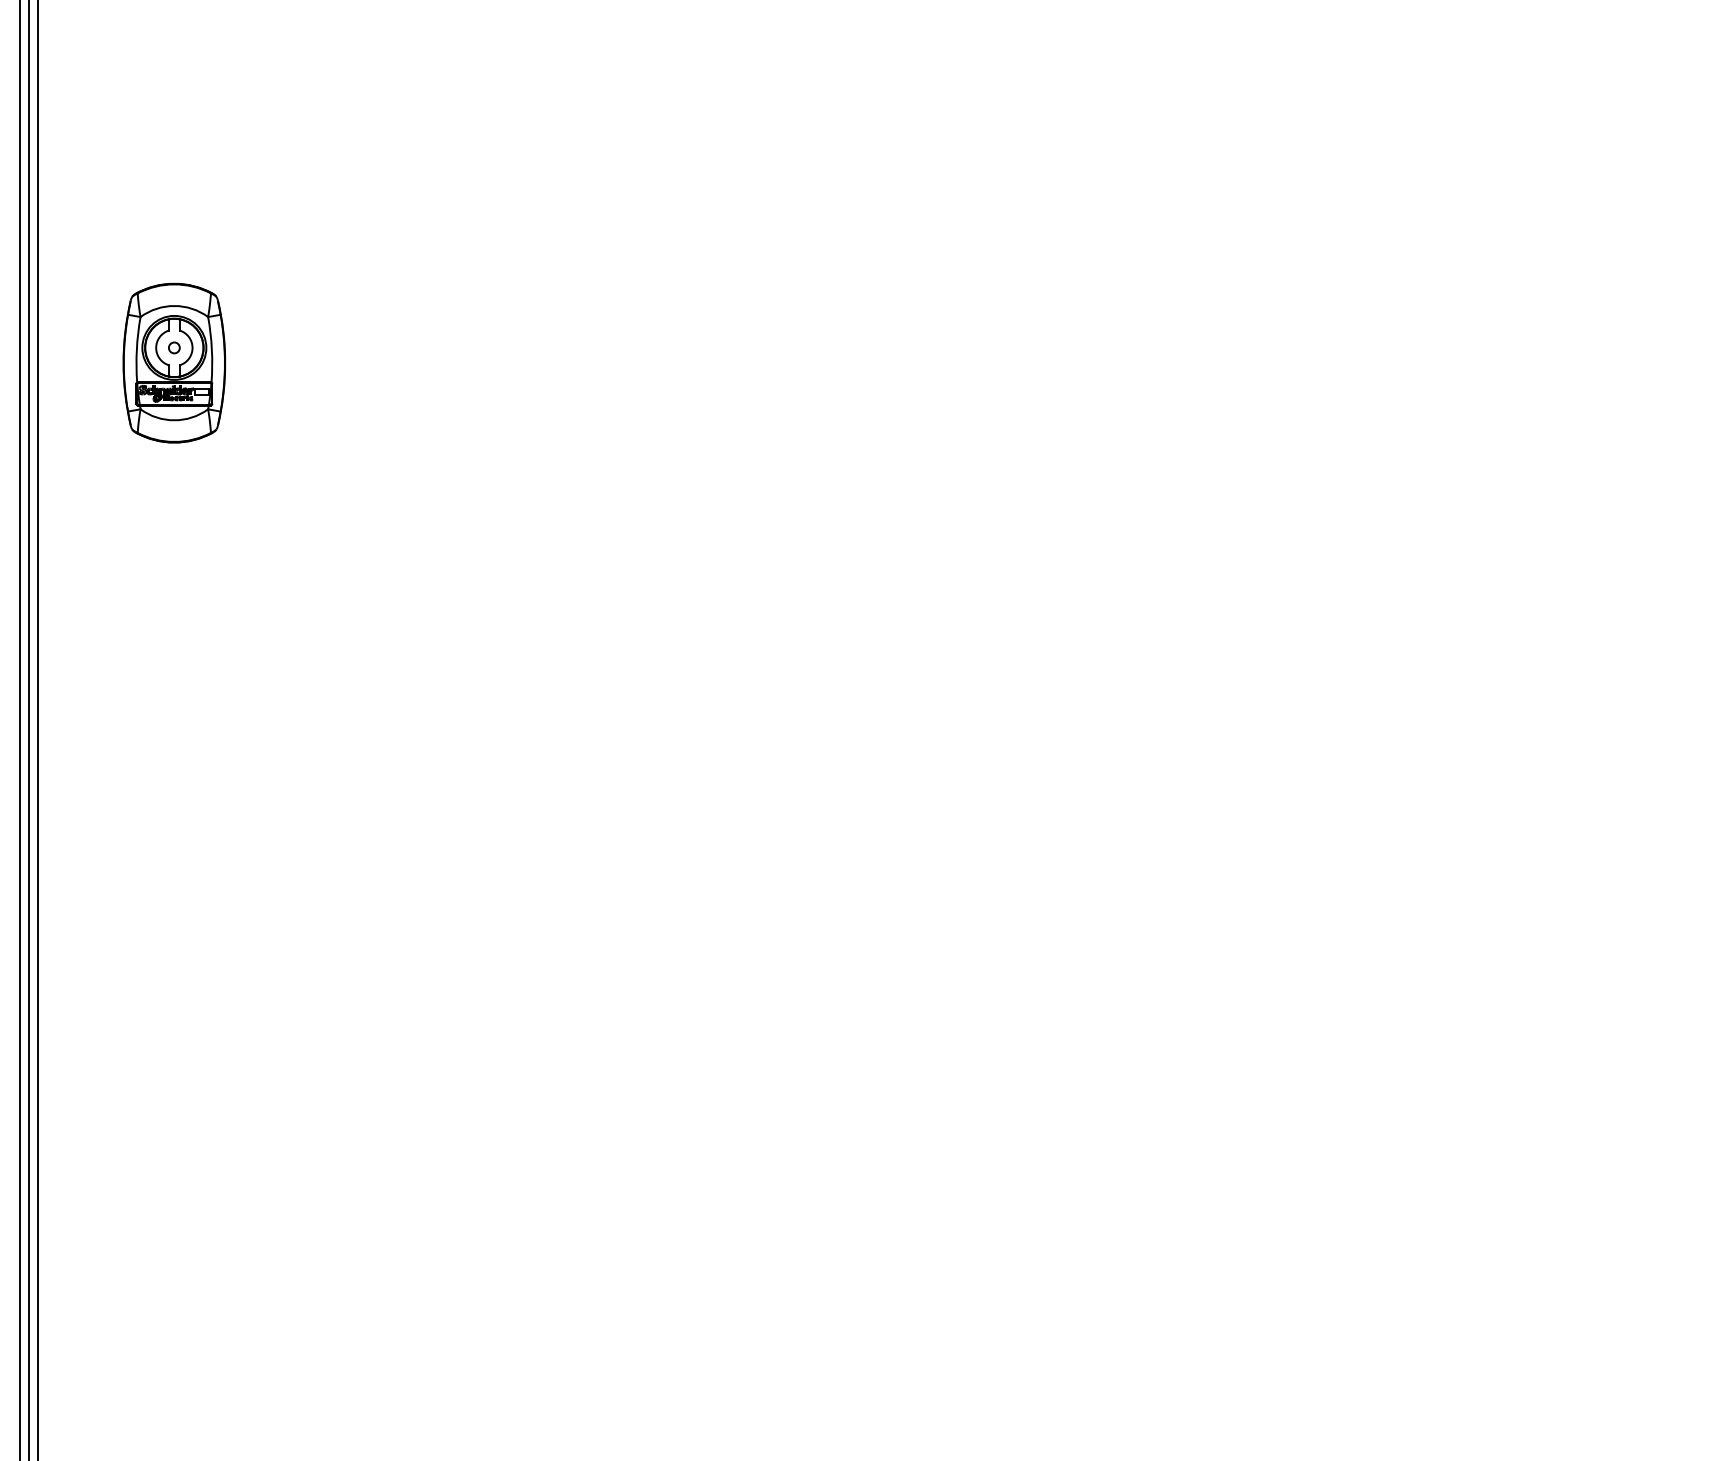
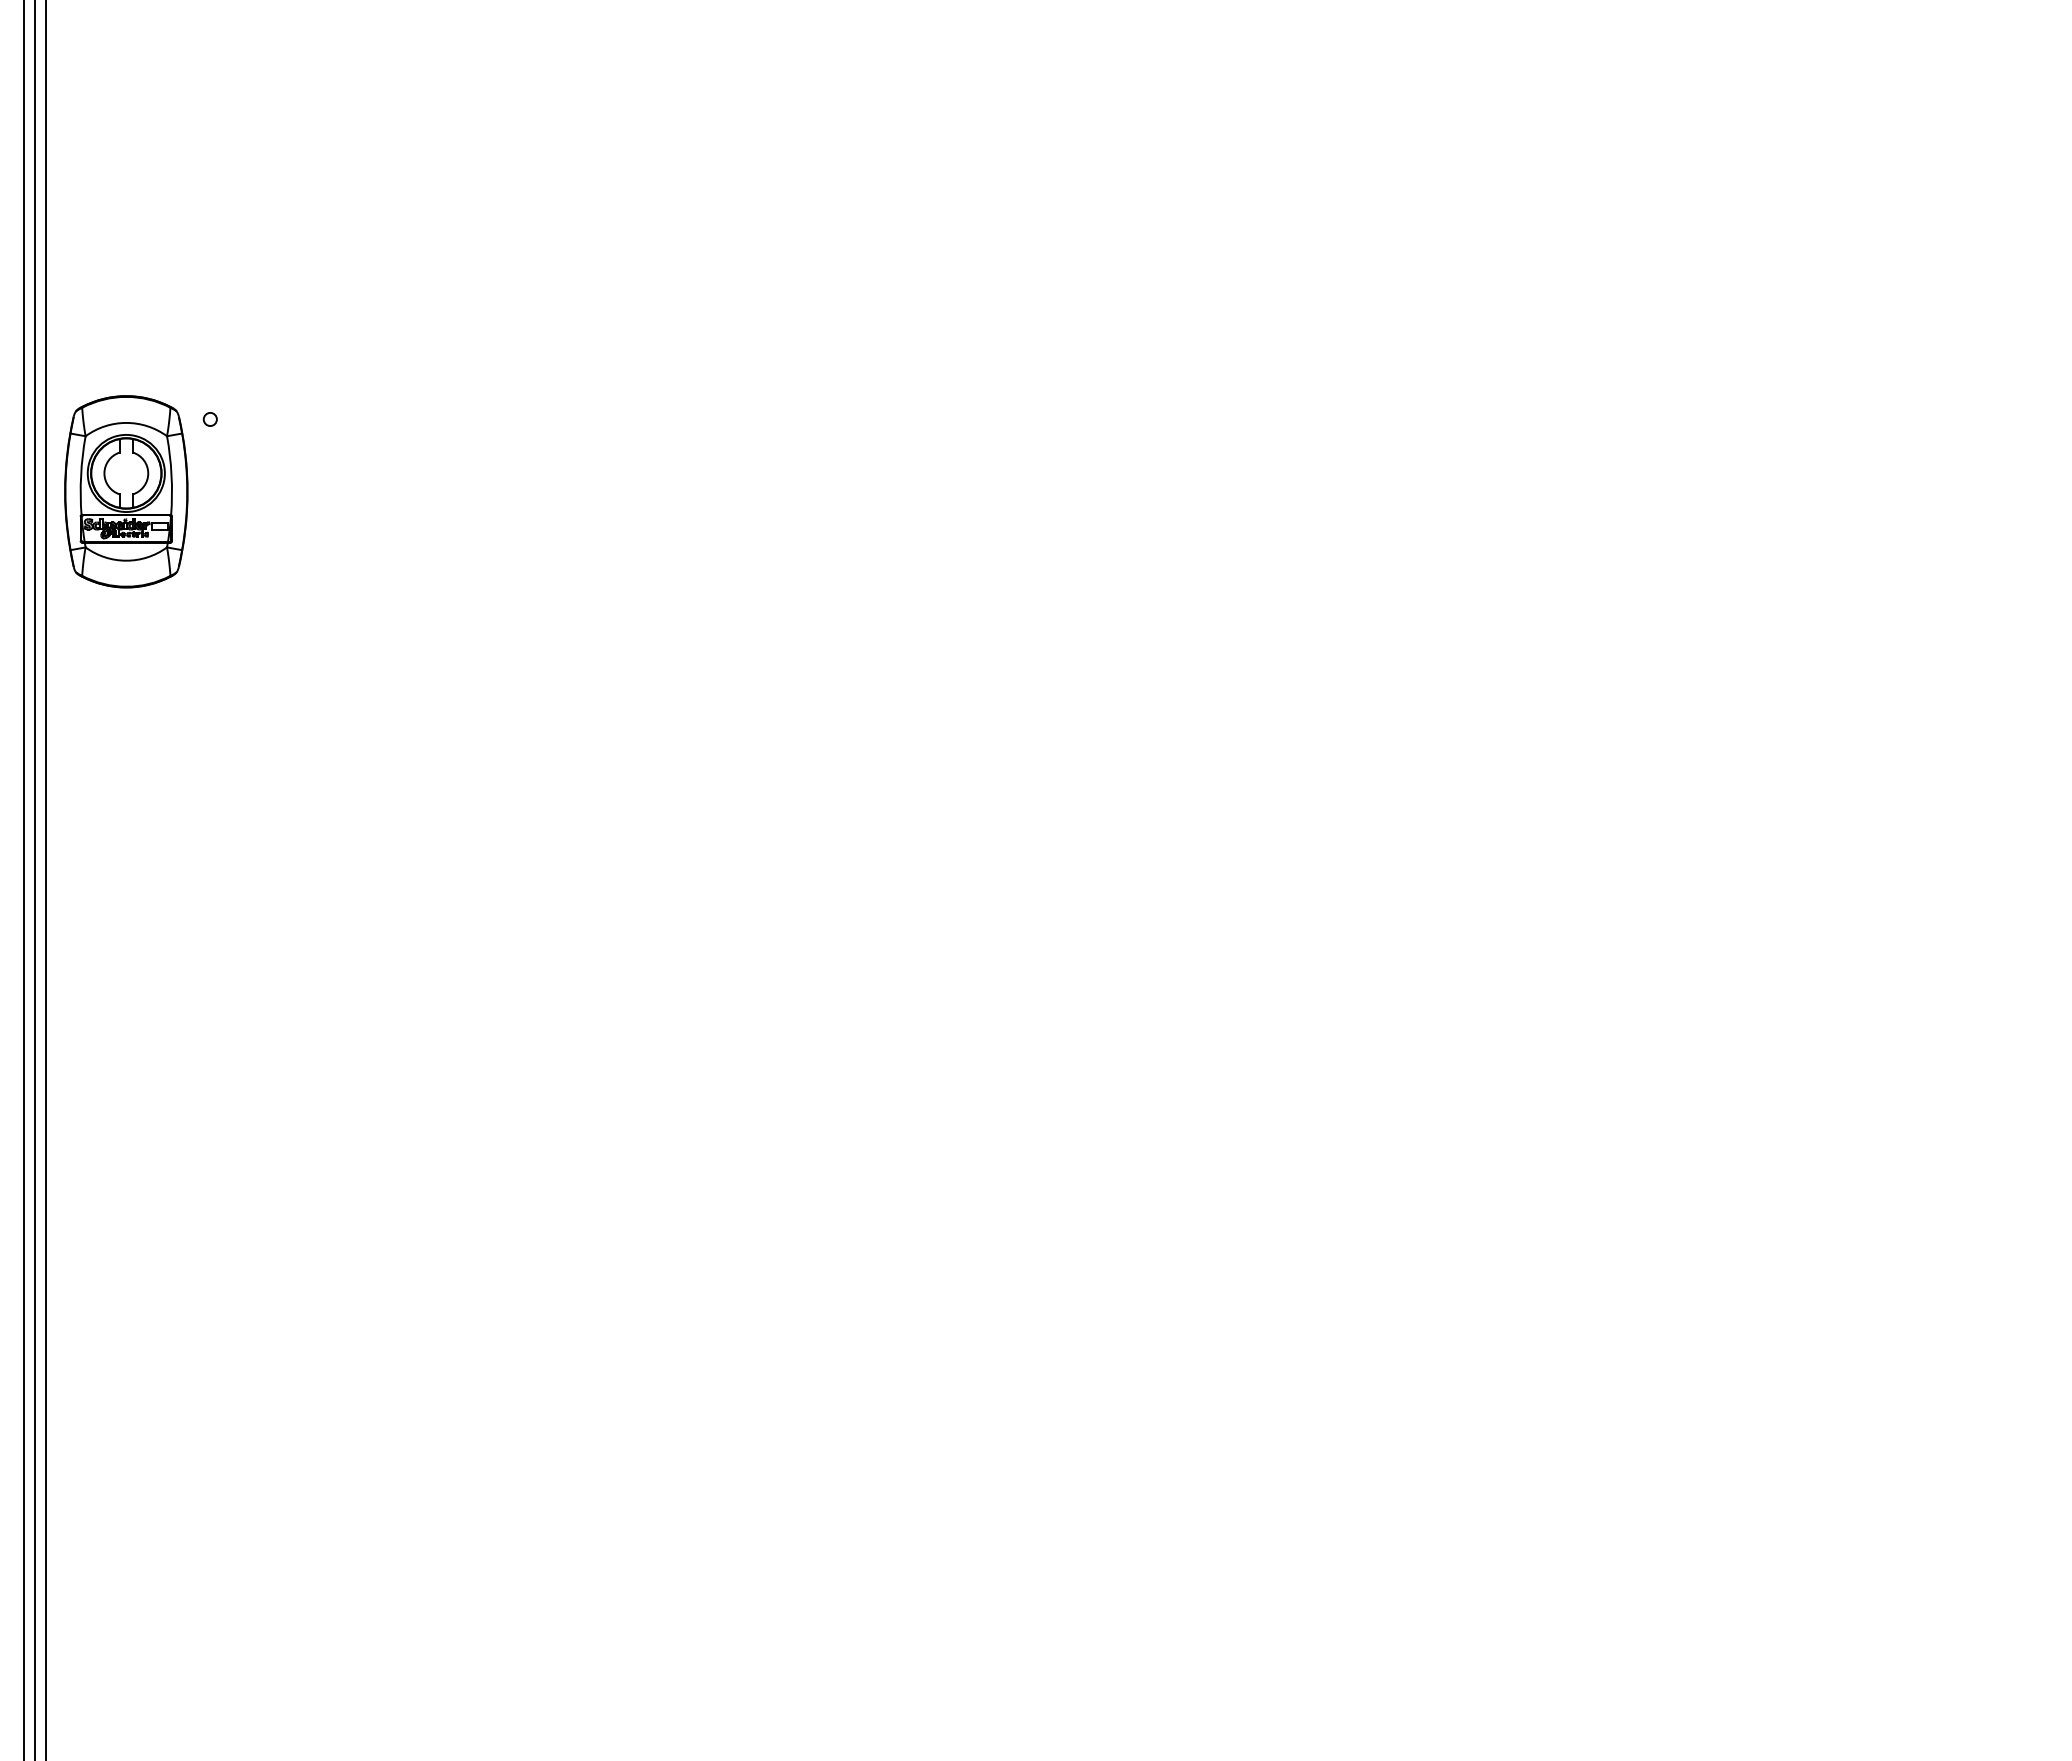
part: (174, 362) -> (126, 491), moved

